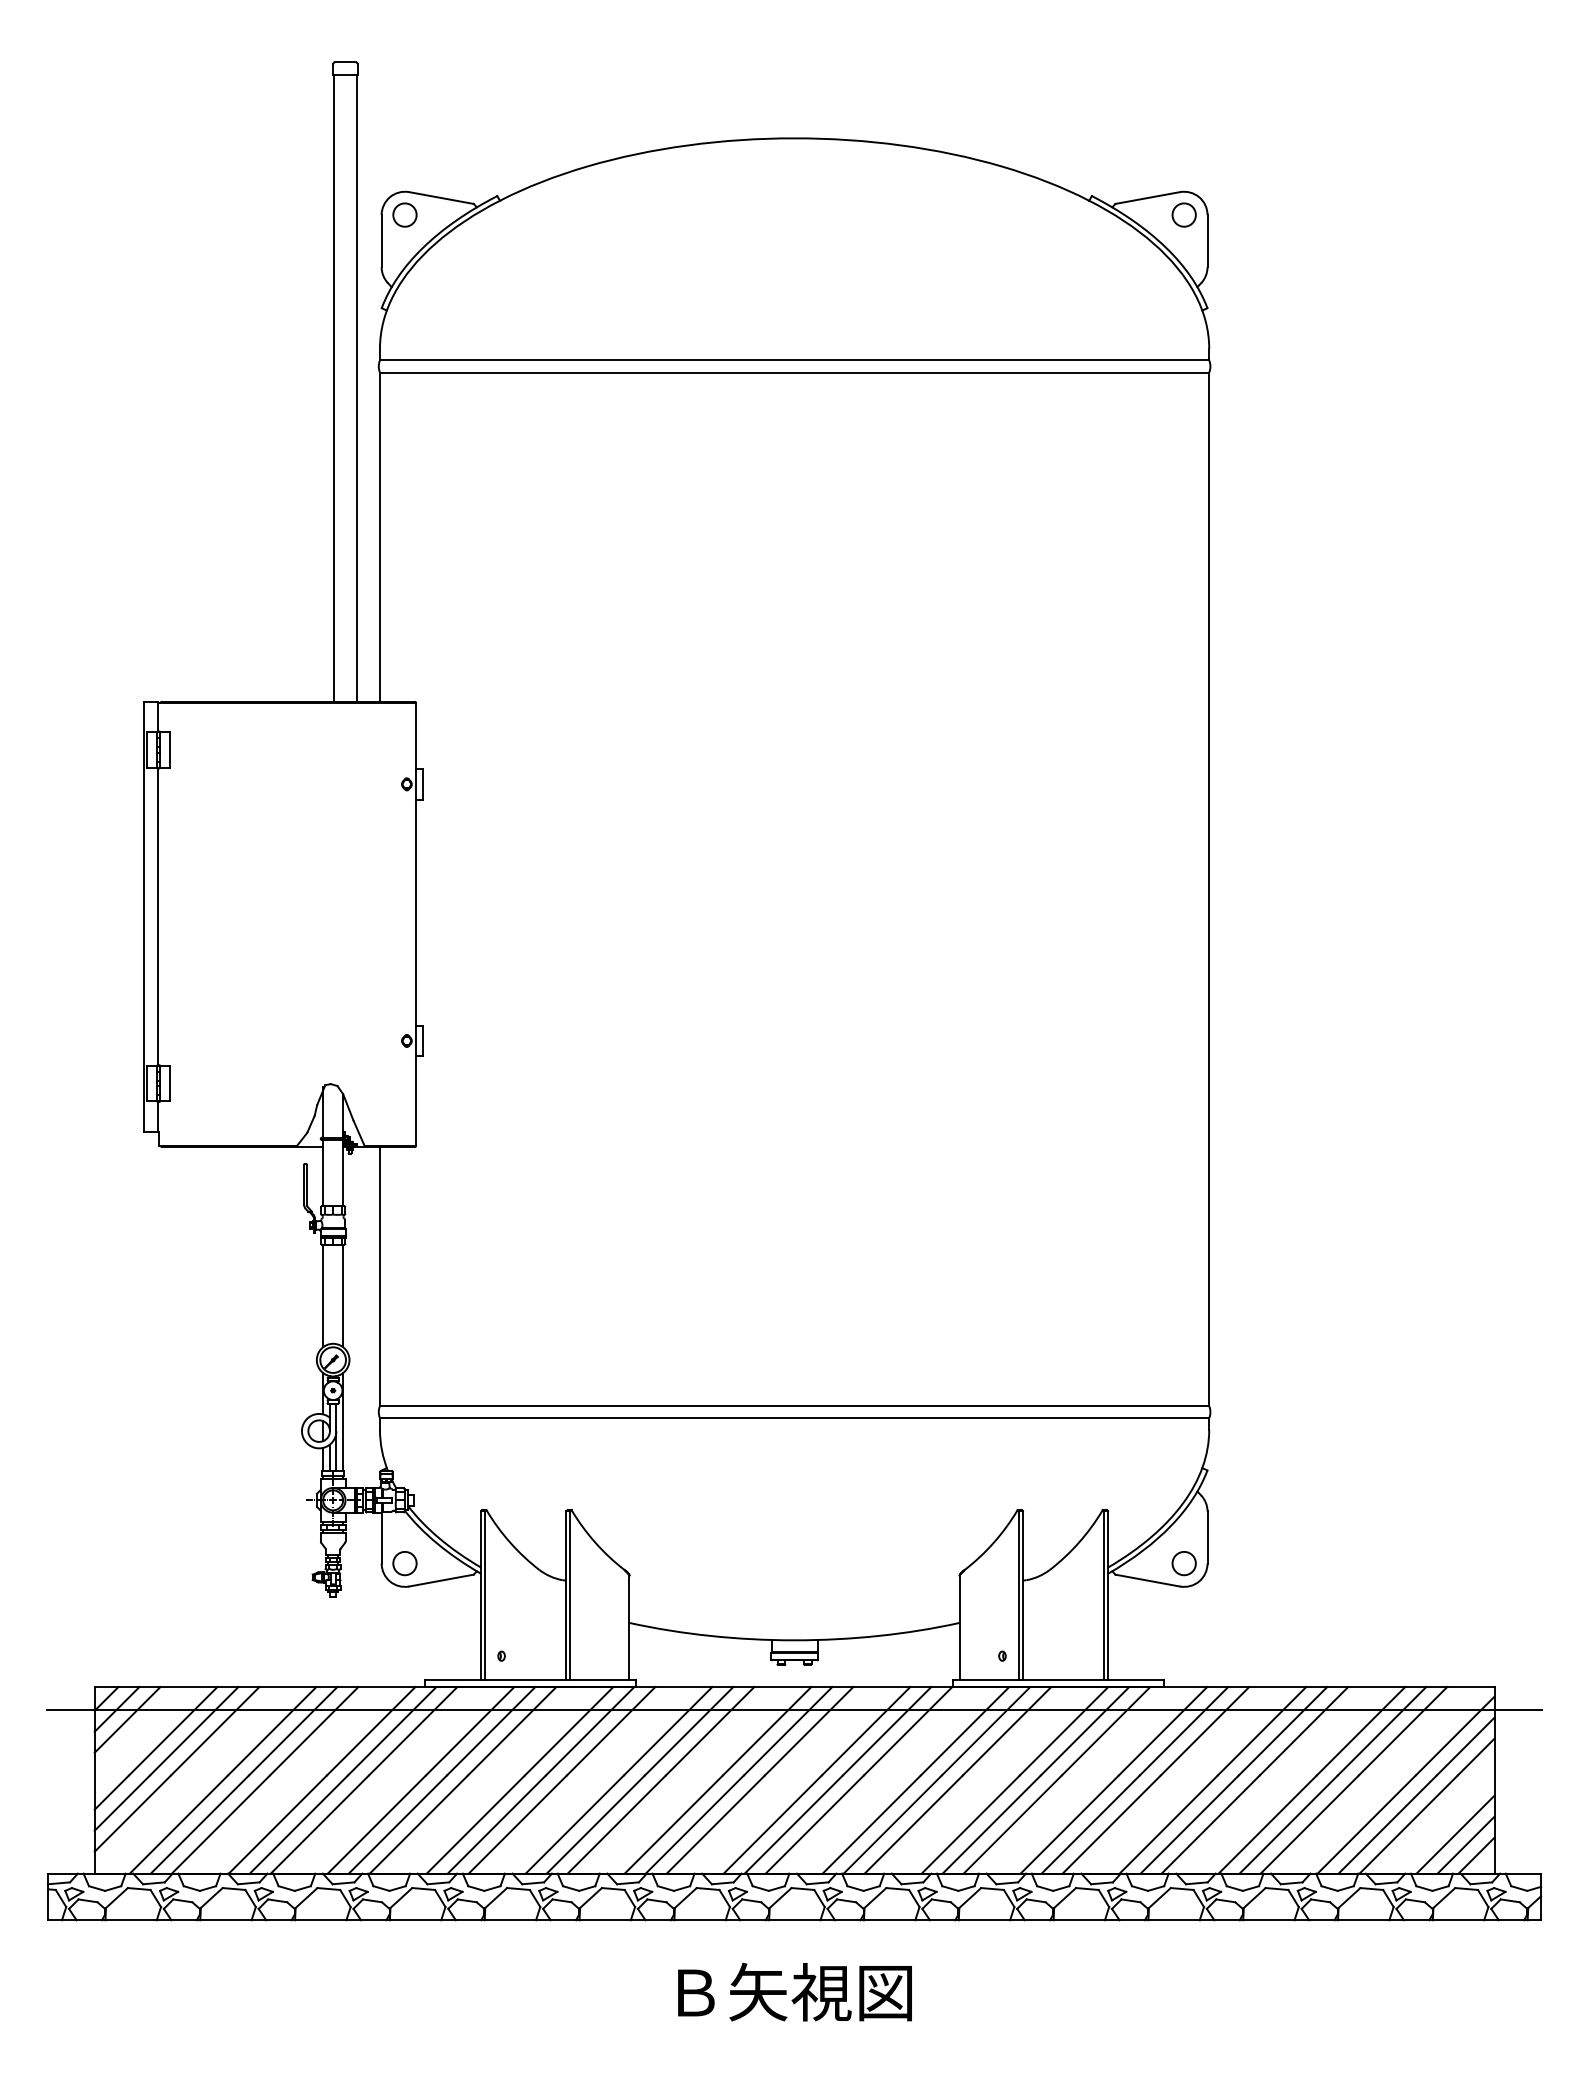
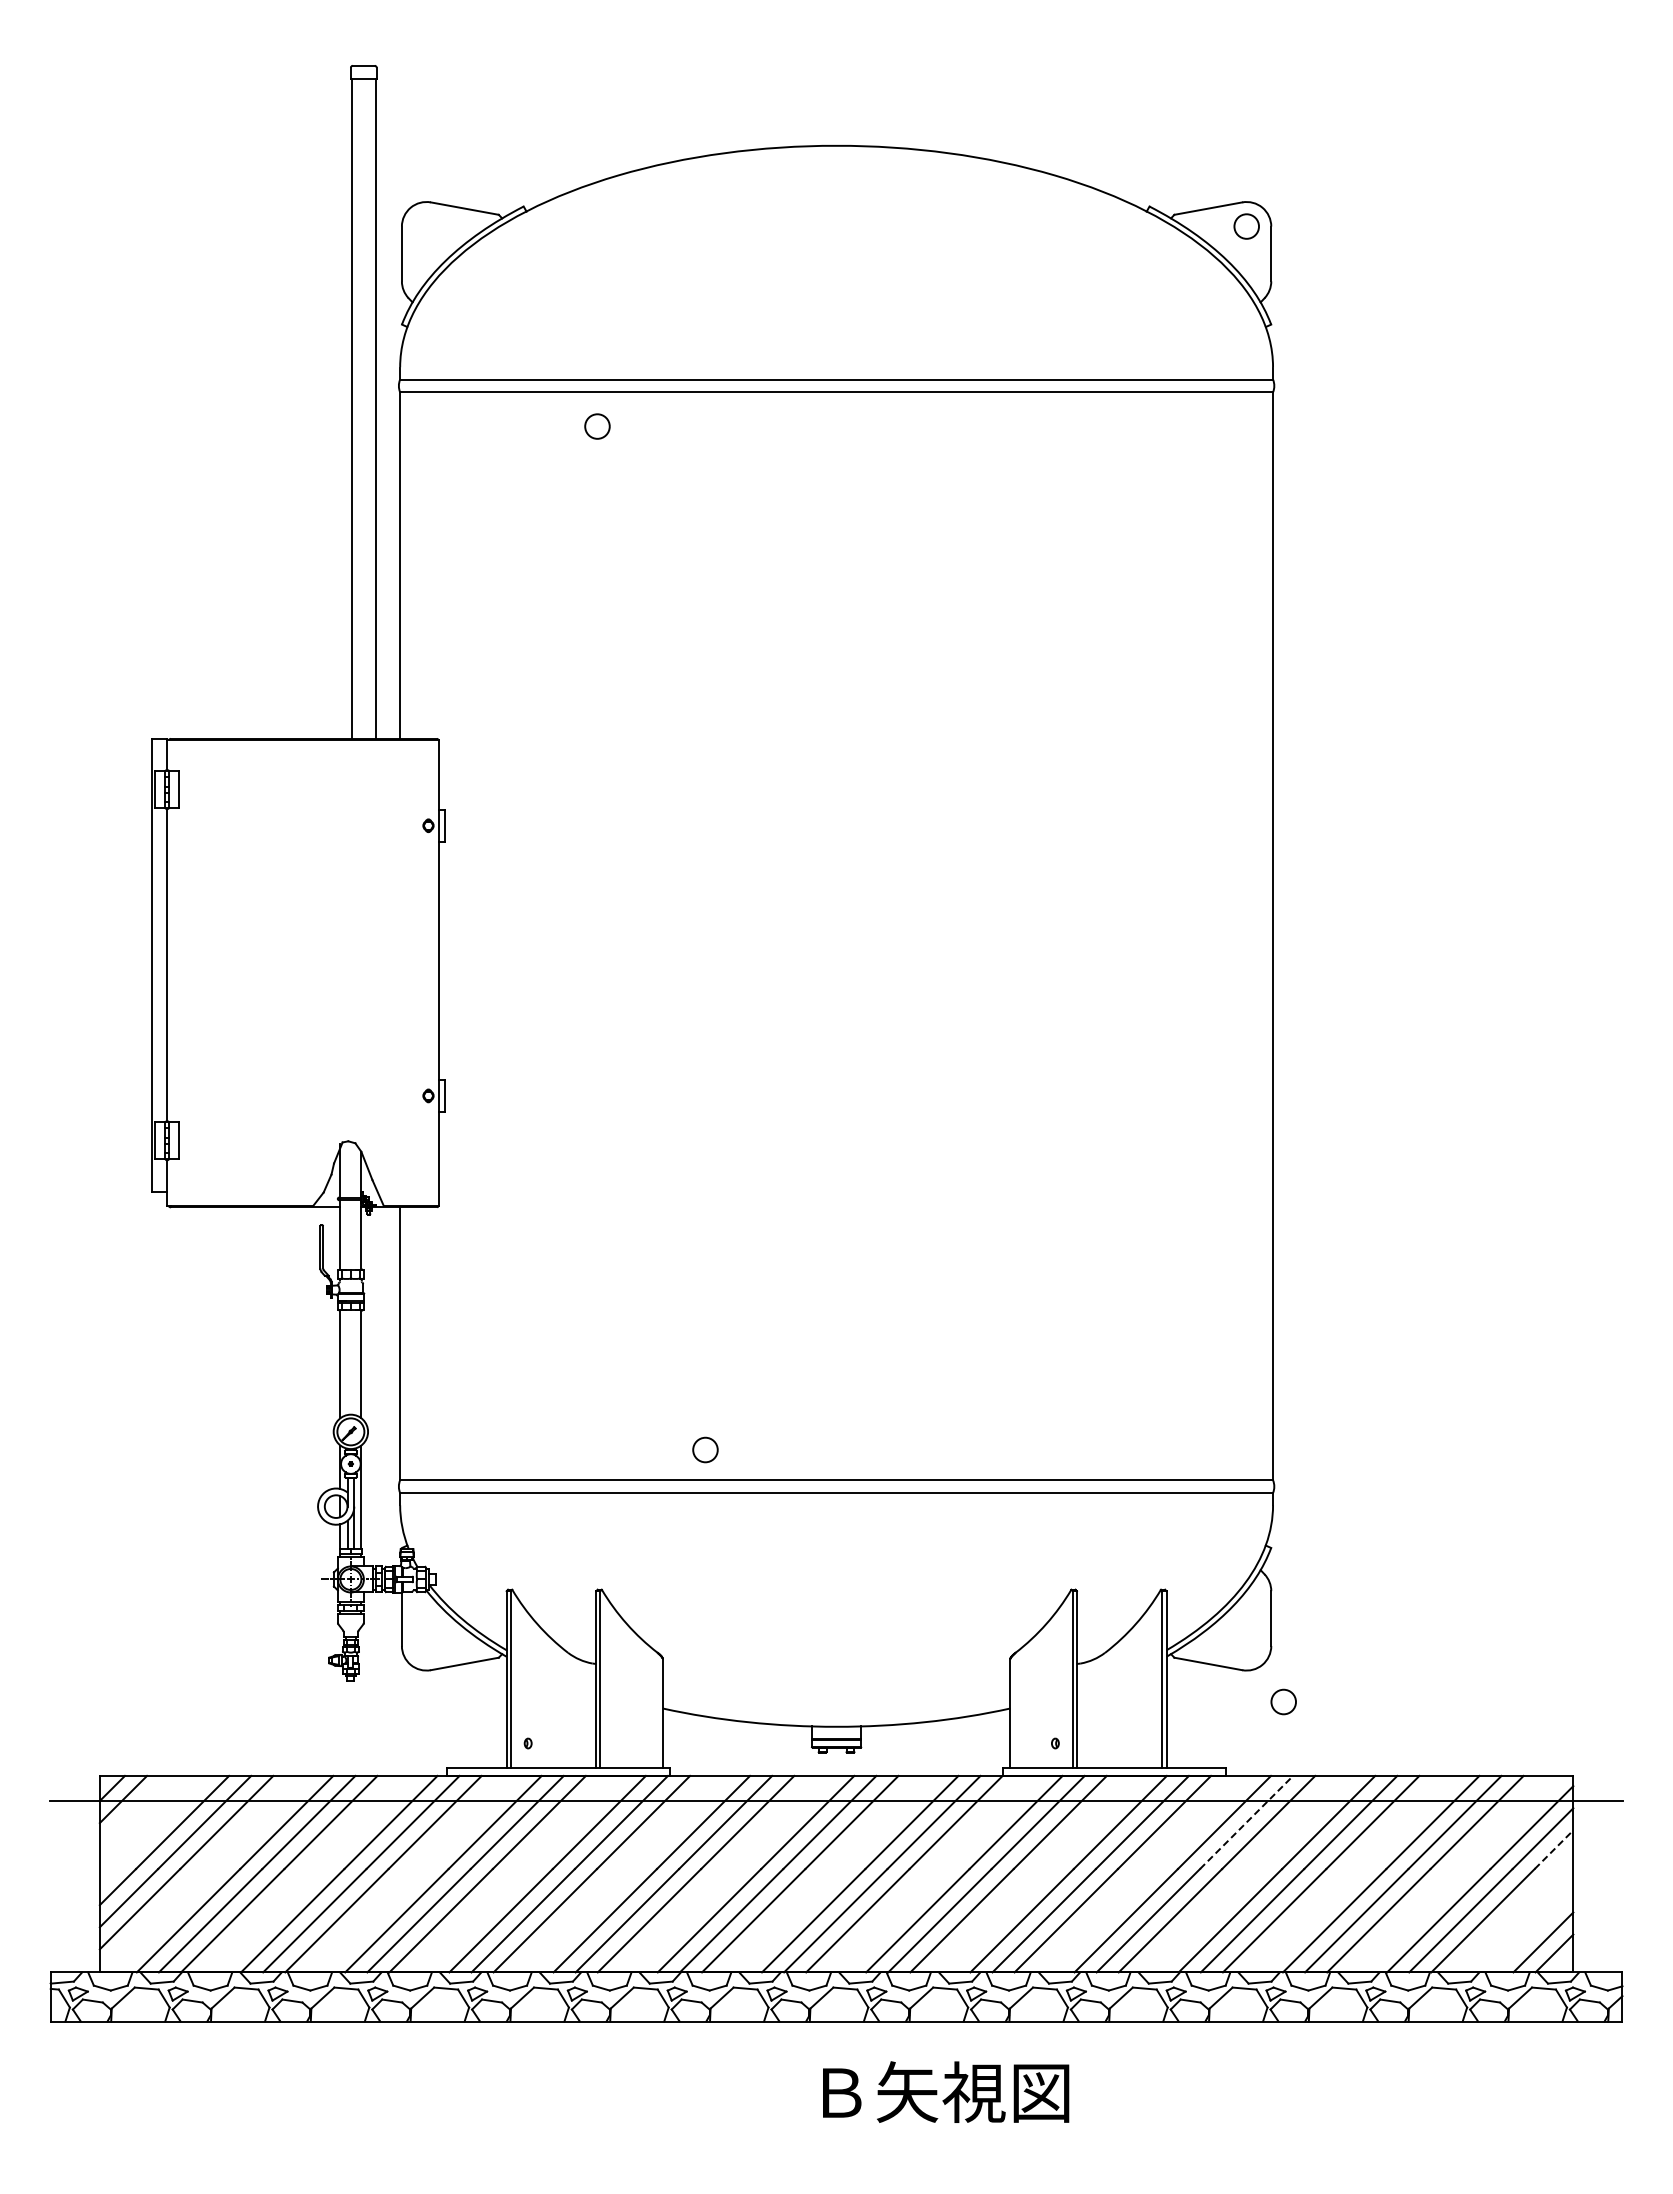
circle: (405, 215) -> (597, 426), moved
circle: (405, 1563) -> (705, 1449), moved
circle: (1184, 1563) -> (1283, 1701), moved
line: (127, 1719) -> (134, 1810), removed
line: (1184, 1731) -> (1246, 1822), solid -> dashed
line: (1476, 1756) -> (1554, 1849), solid -> dashed
line: (1455, 1834) -> (1532, 1931), removed
text: (795, 1991) -> (946, 2091), moved

